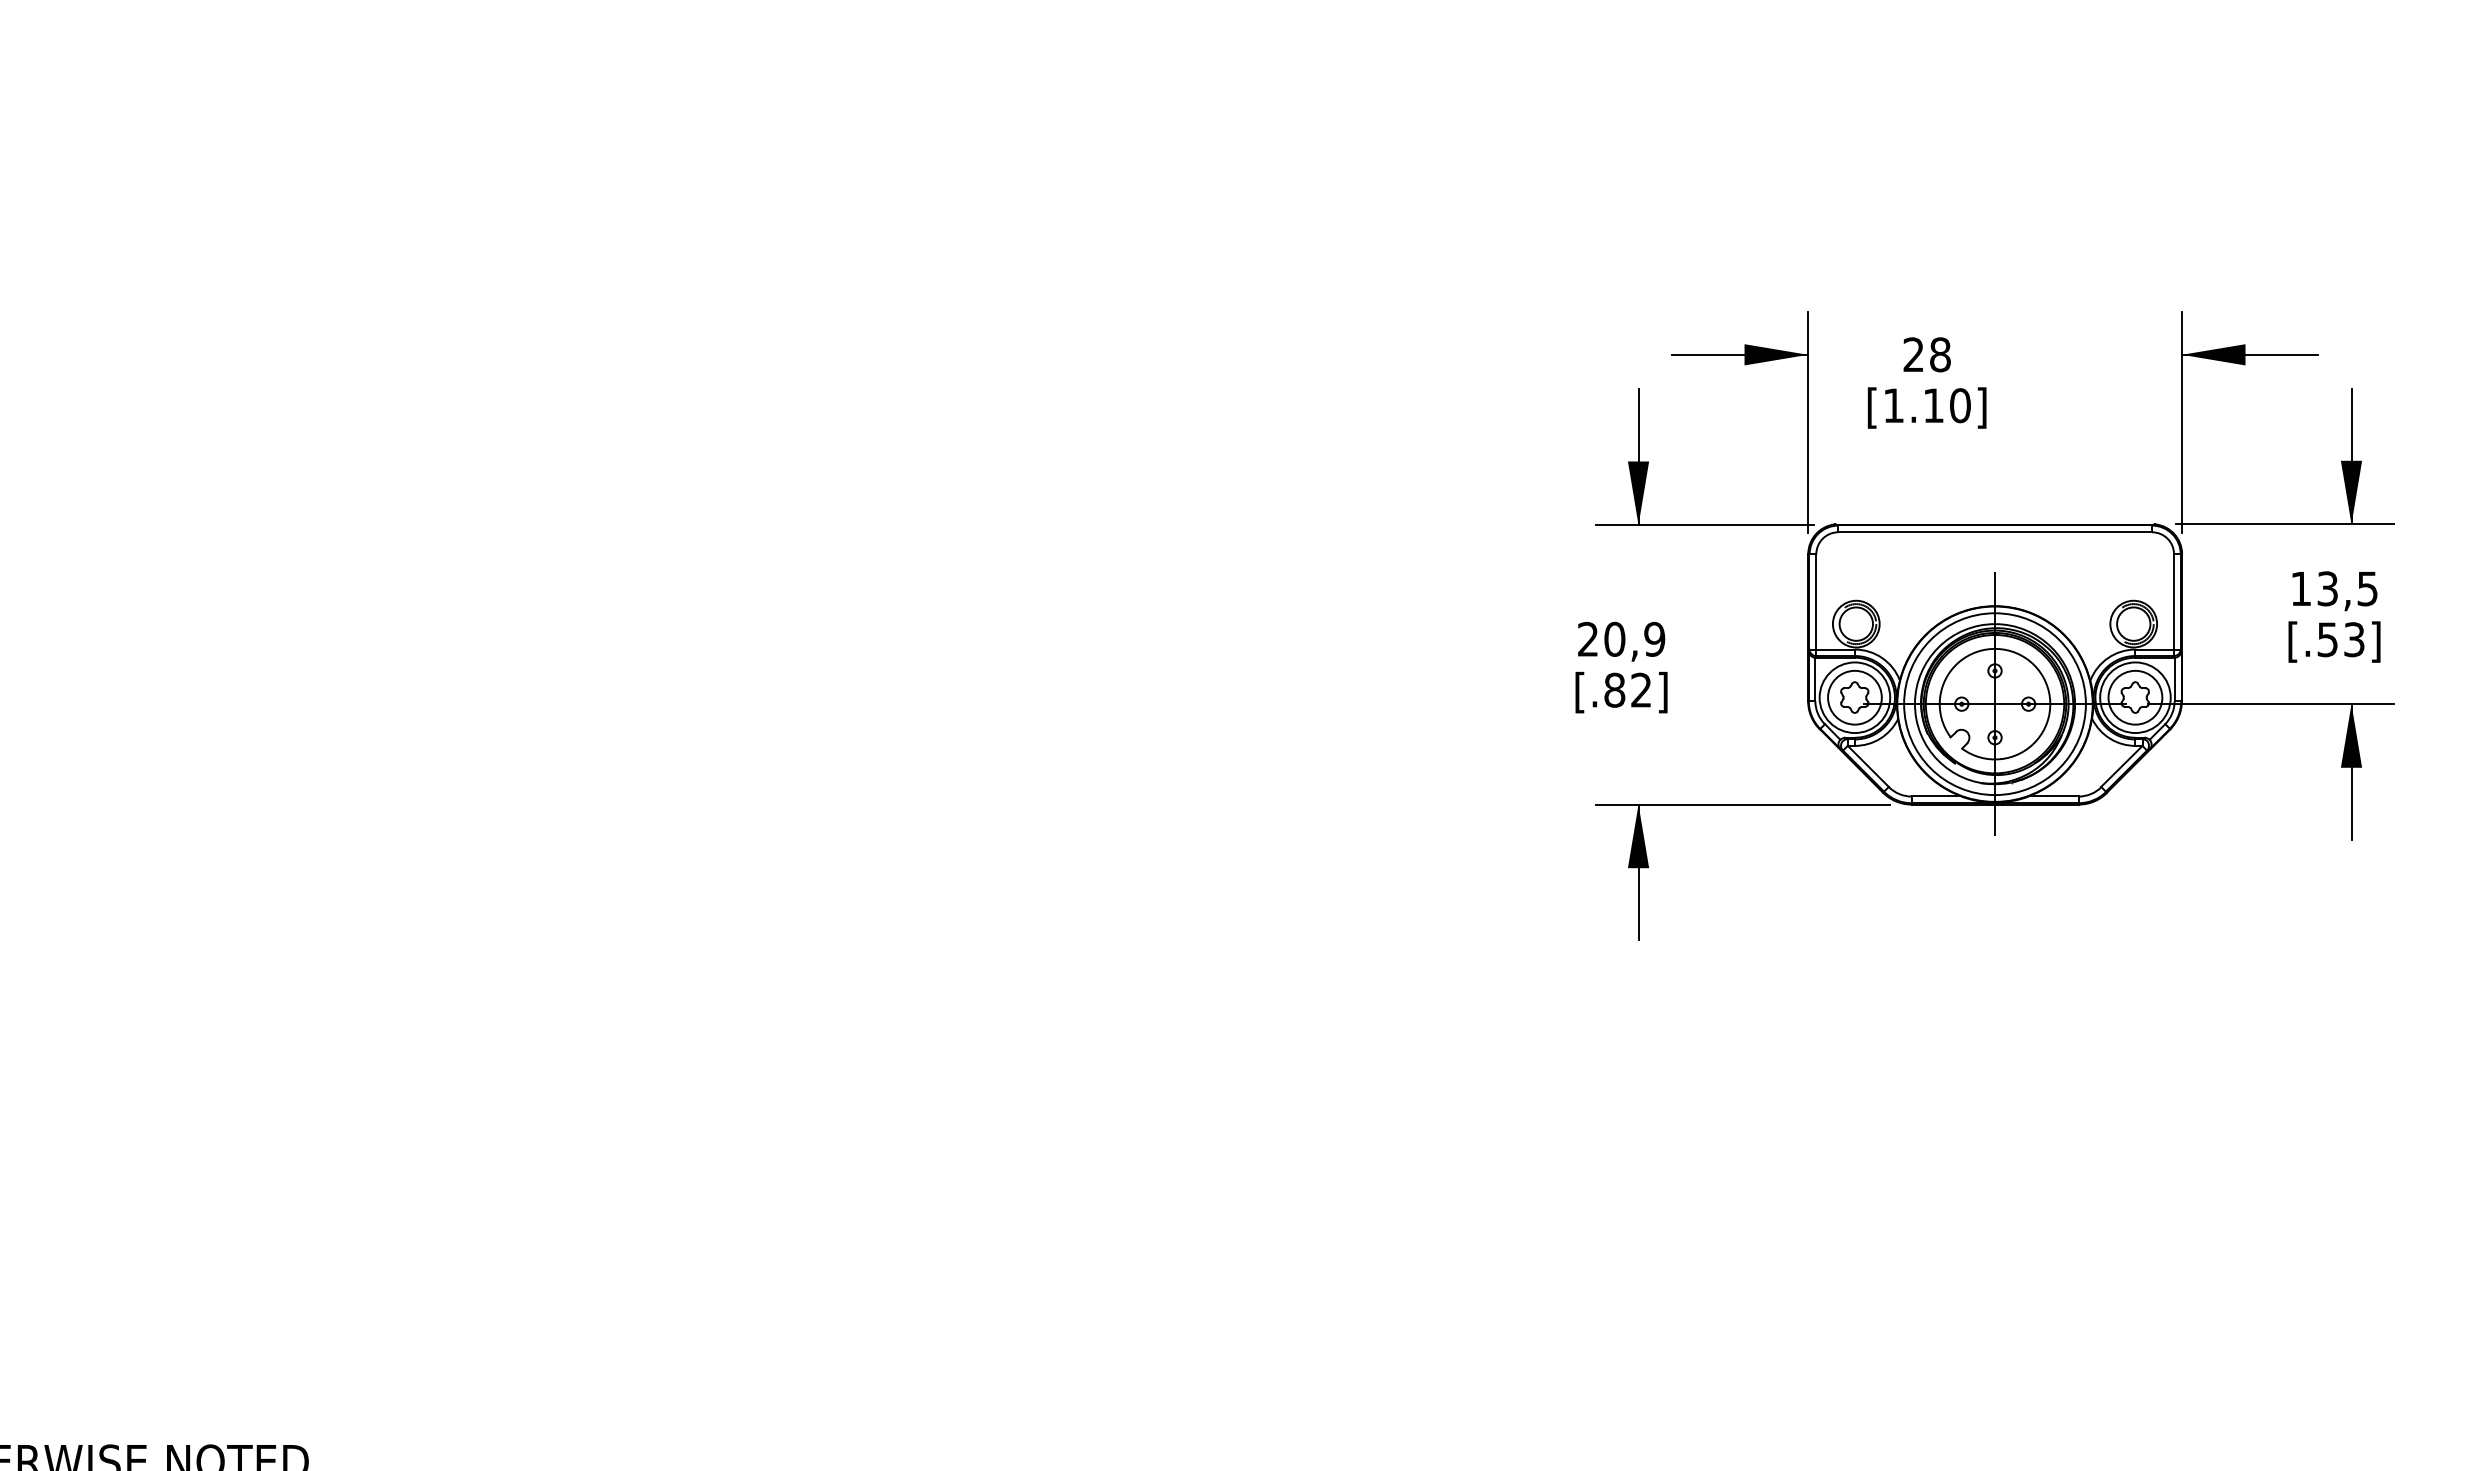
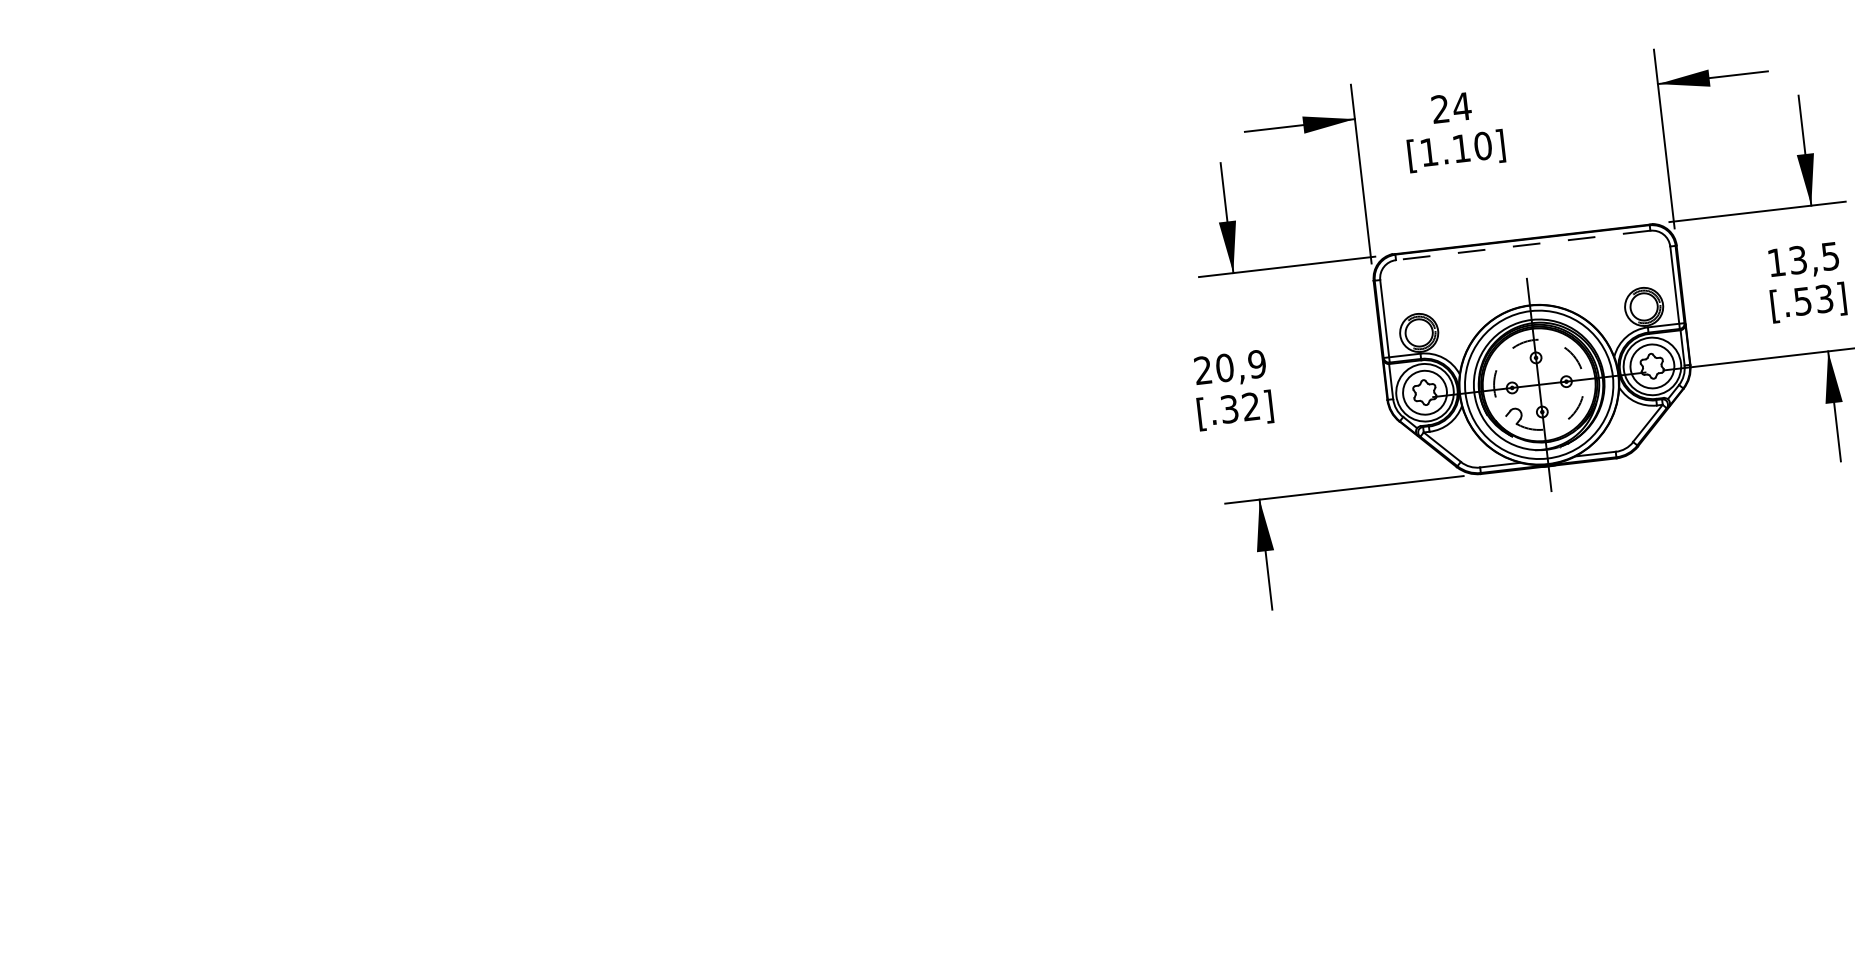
text: (1940, 354) -> (1462, 106), 28 -> 24
line: (1995, 532) -> (1523, 245), solid -> dashed
arc: (2034, 665) -> (1567, 349), solid -> dashed
text: (1614, 689) -> (1229, 408), [.82] -> [.32]

